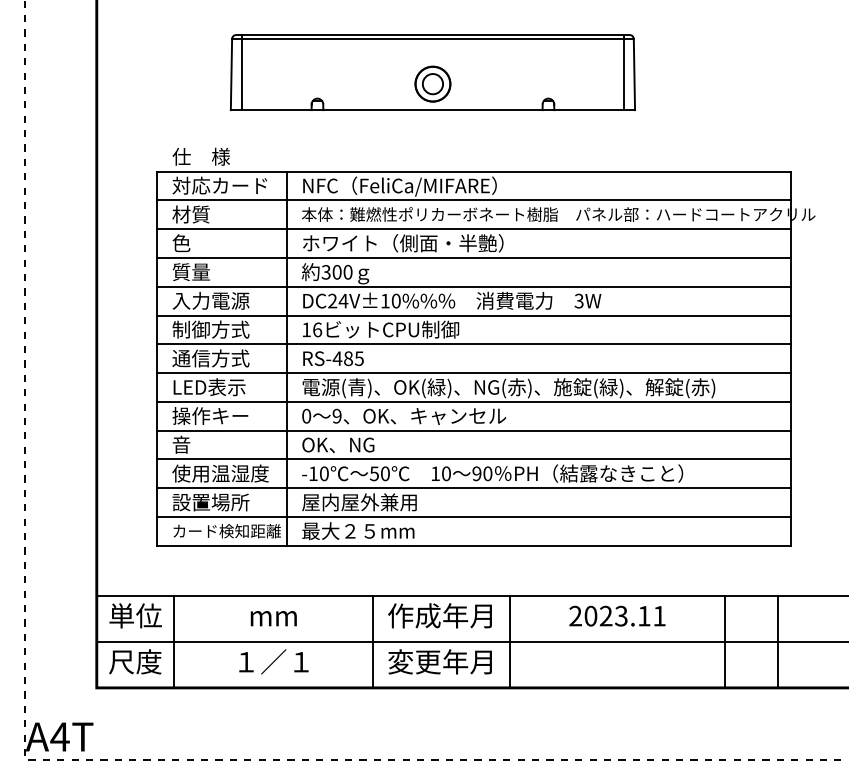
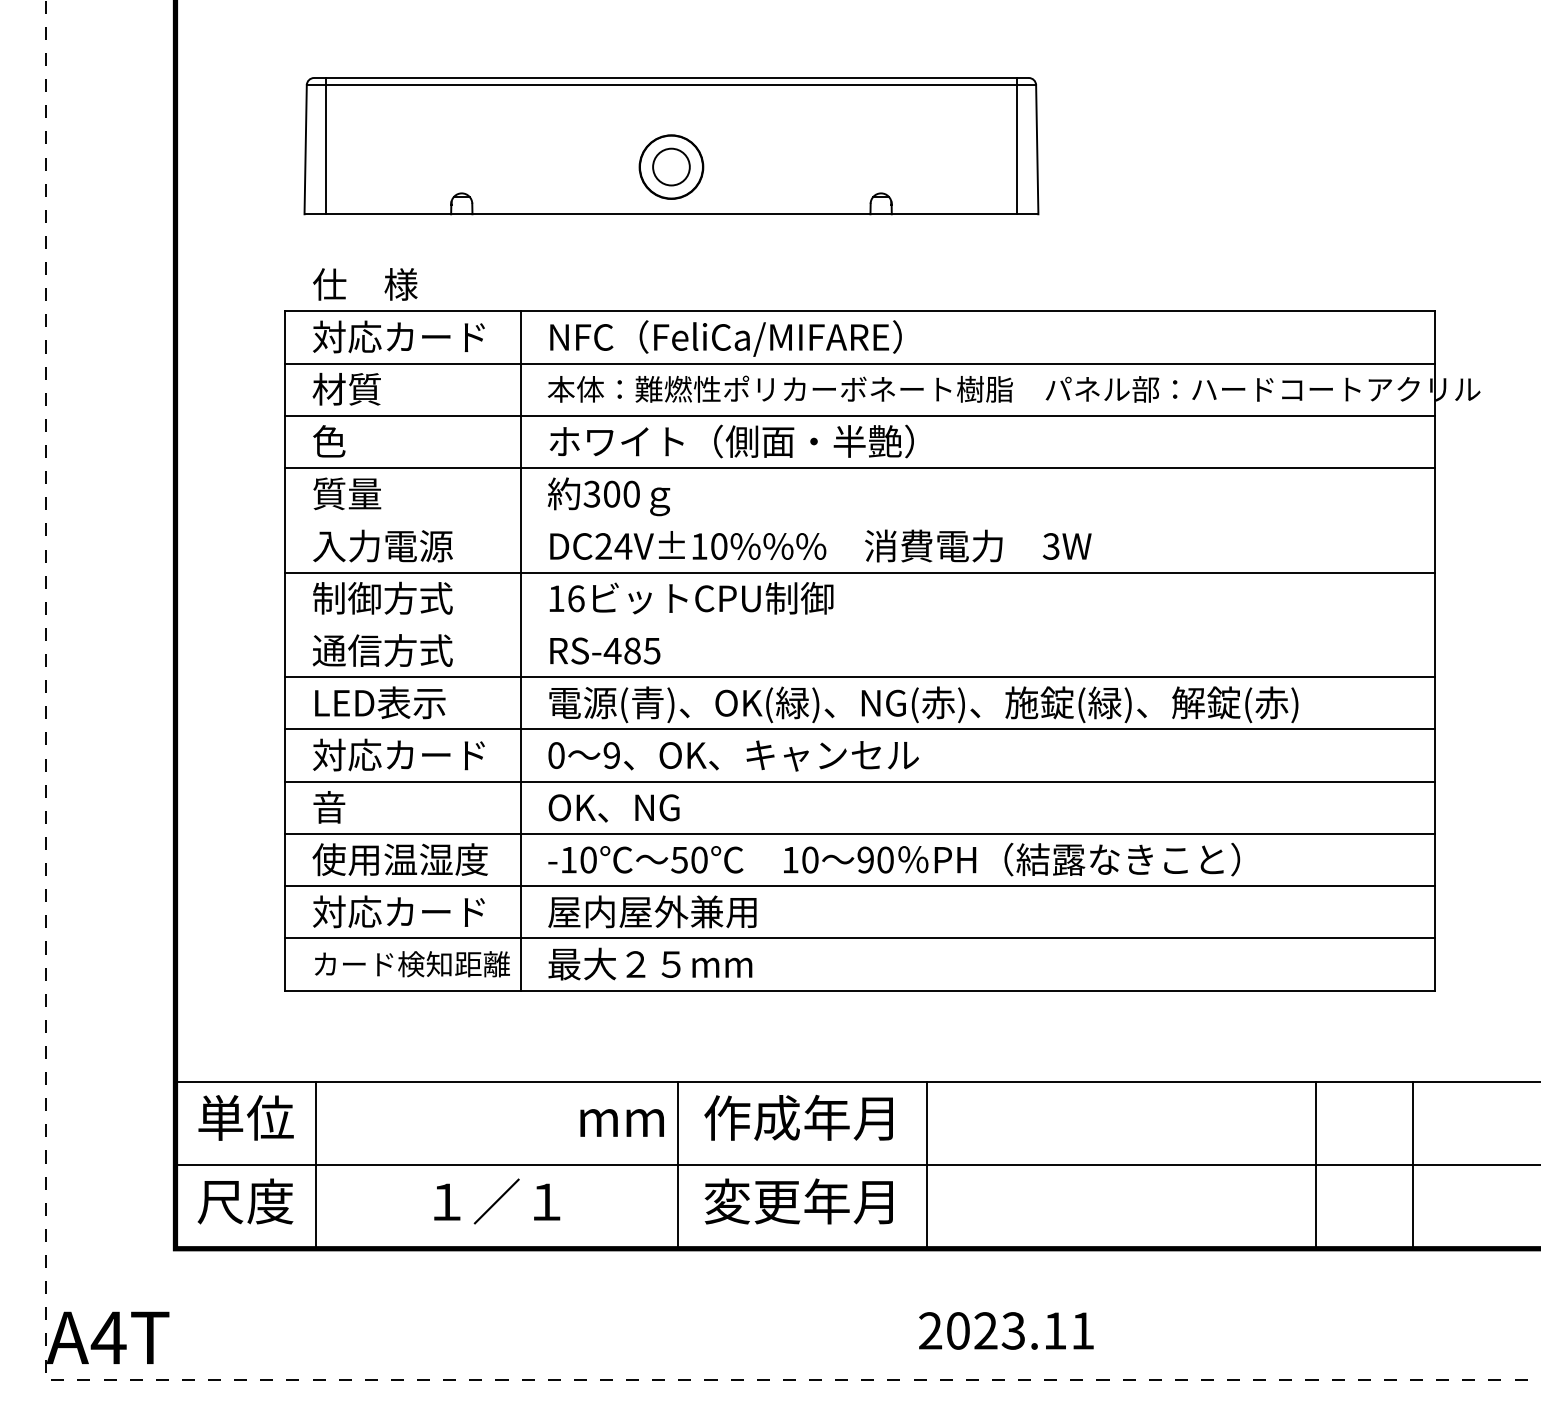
part: (432, 72) -> (670, 145), moved
line: (473, 286) -> (859, 519), removed
line: (473, 344) -> (859, 625), removed
text: (219, 415) -> (398, 754), 操作キー -> 対応カード
text: (219, 502) -> (398, 912), 設置場所 -> 対応カード
text: (617, 615) -> (1006, 1329), moved
text: (273, 618) -> (621, 1122), moved

